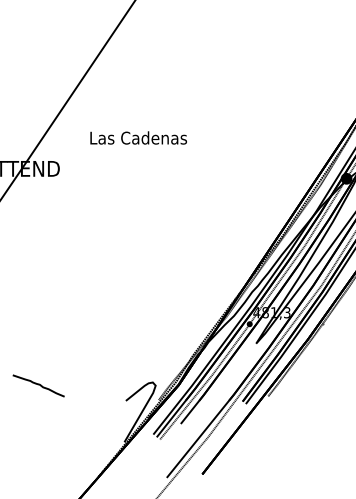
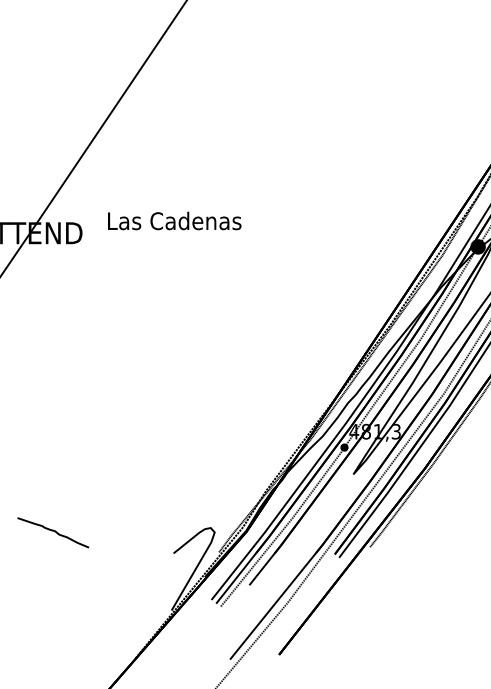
text: (138, 137) -> (174, 220), moved

